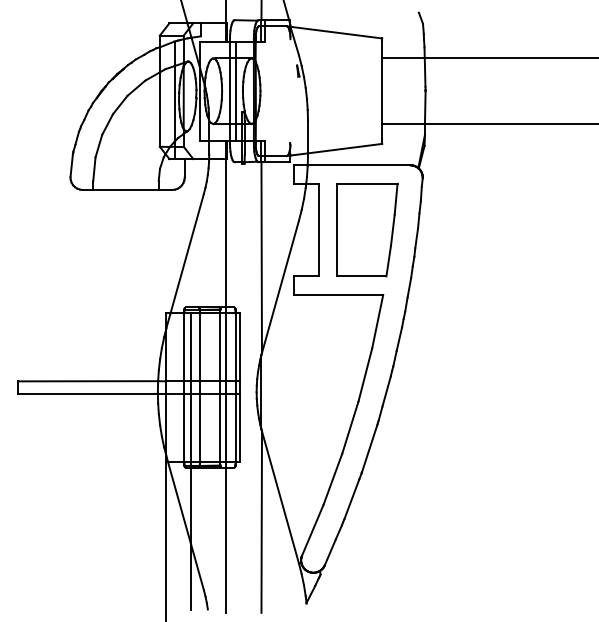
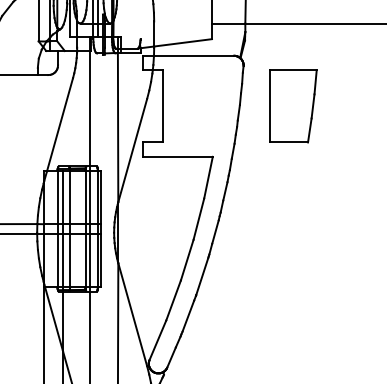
part: (367, 229) -> (293, 105), moved

